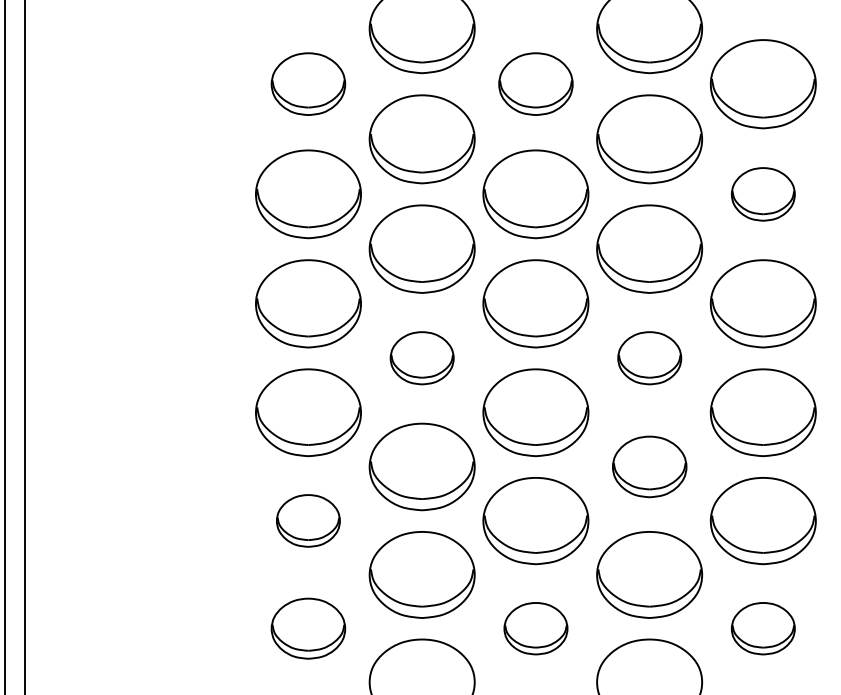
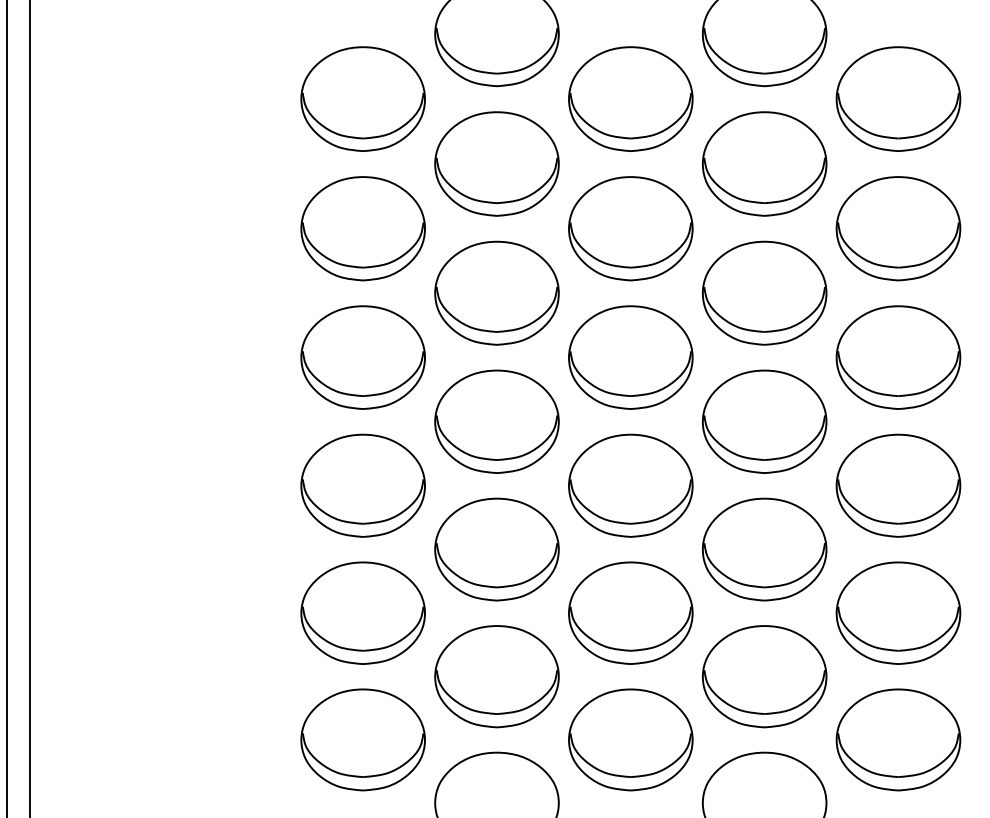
part: (307, 83) -> (362, 98), size x1.43
part: (535, 83) -> (630, 98), size x1.43
part: (763, 194) -> (898, 228), size x1.67
part: (421, 358) -> (496, 421), size x1.67
part: (649, 358) -> (764, 421), size x1.67
part: (649, 466) -> (764, 549), size x1.43
part: (307, 520) -> (362, 612), size x1.67
part: (307, 628) -> (362, 739), size x1.43
part: (535, 628) -> (630, 739), size x1.67
part: (763, 628) -> (898, 739), size x1.67

